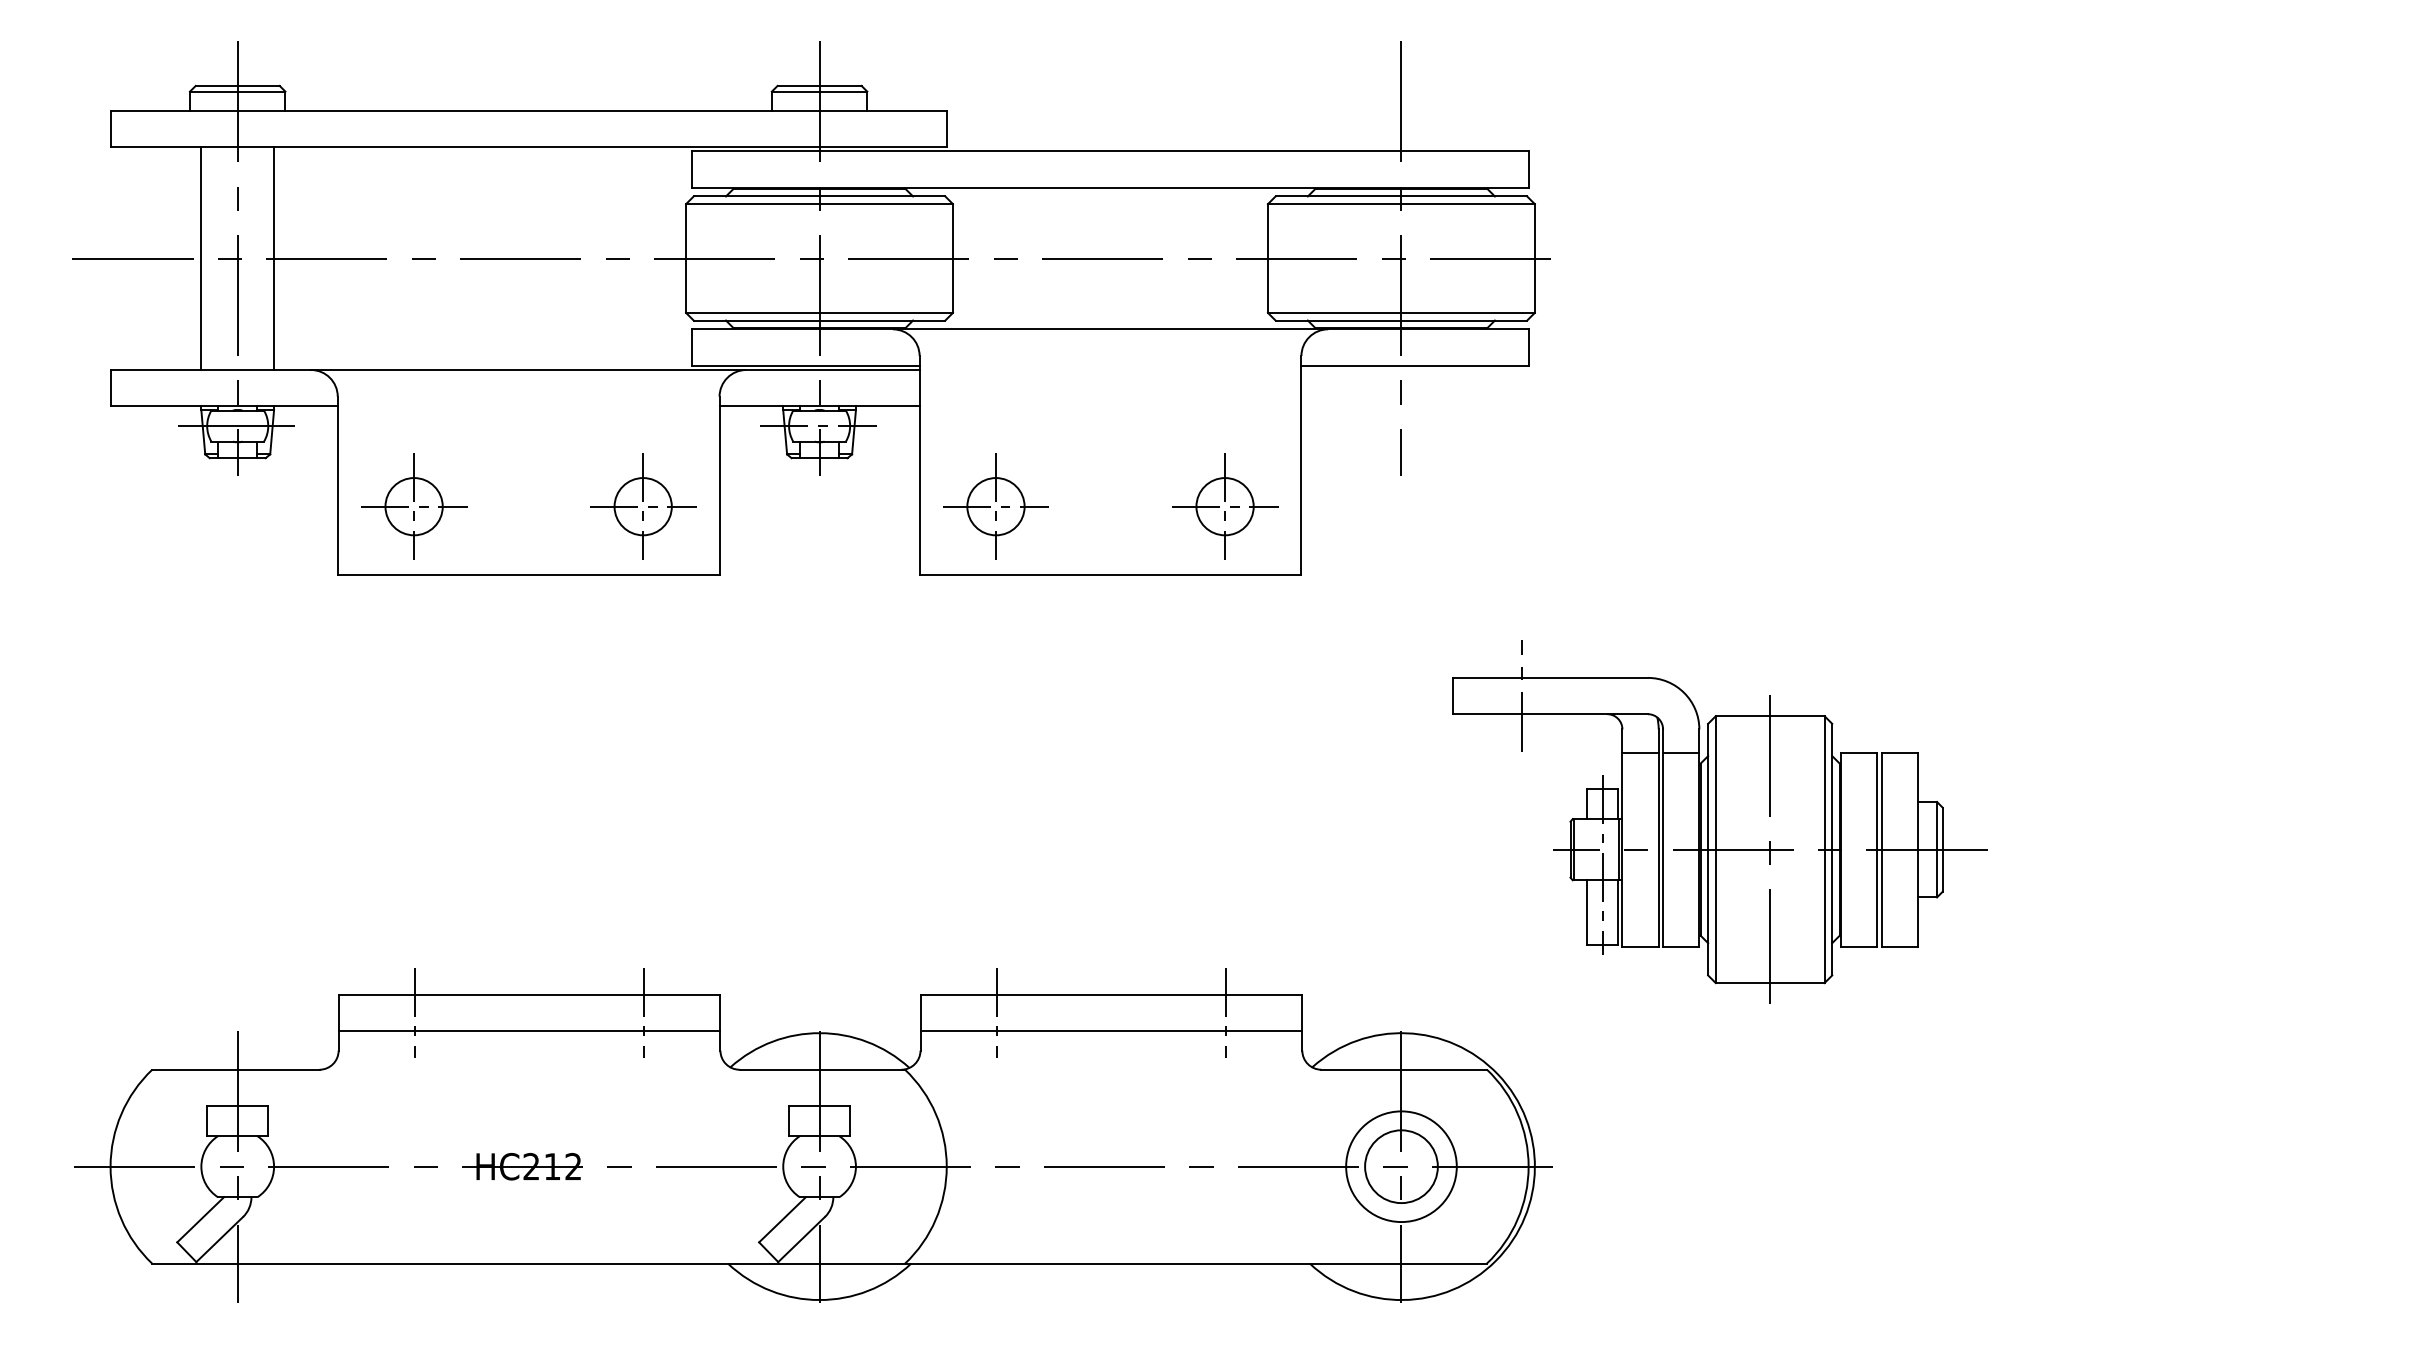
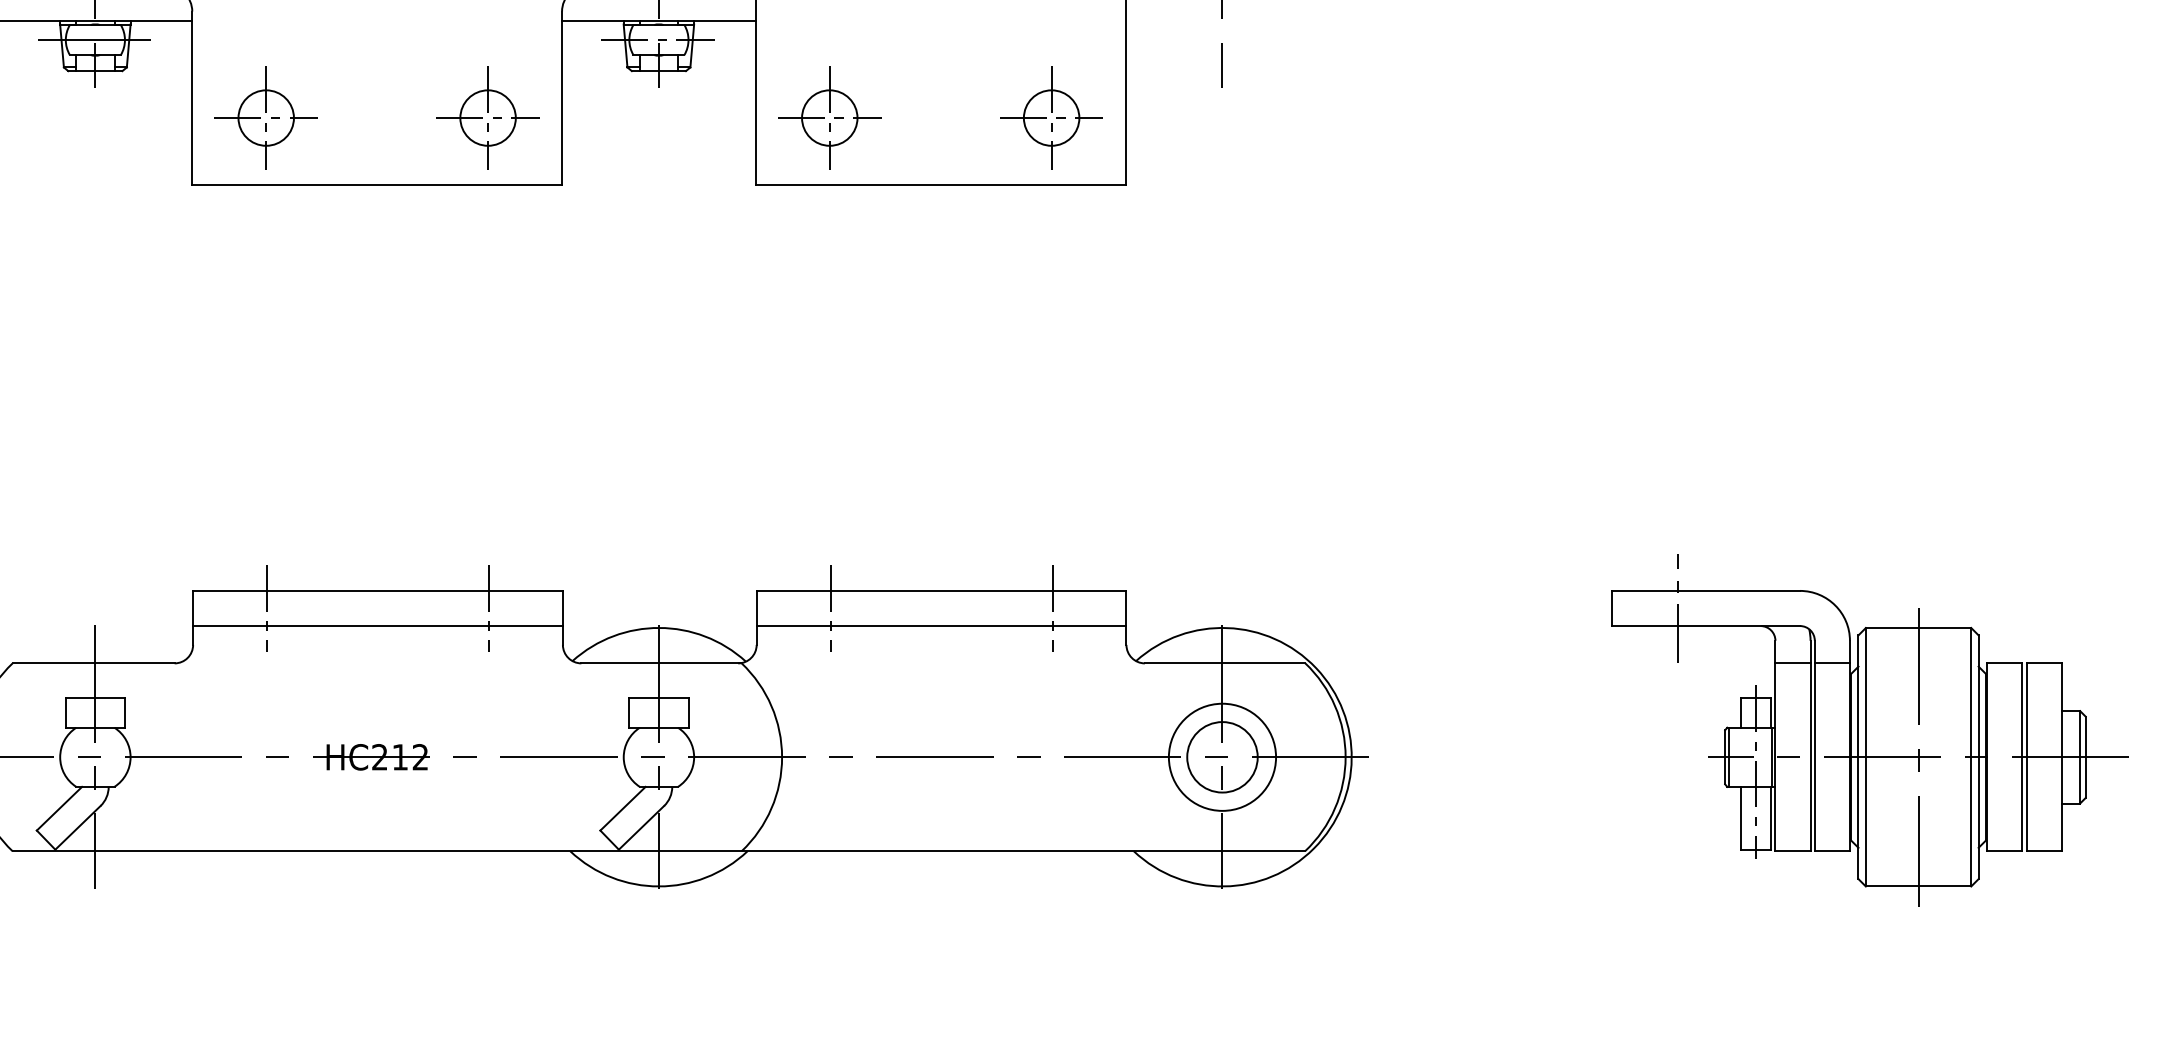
part: (1719, 821) -> (1869, 729), moved

